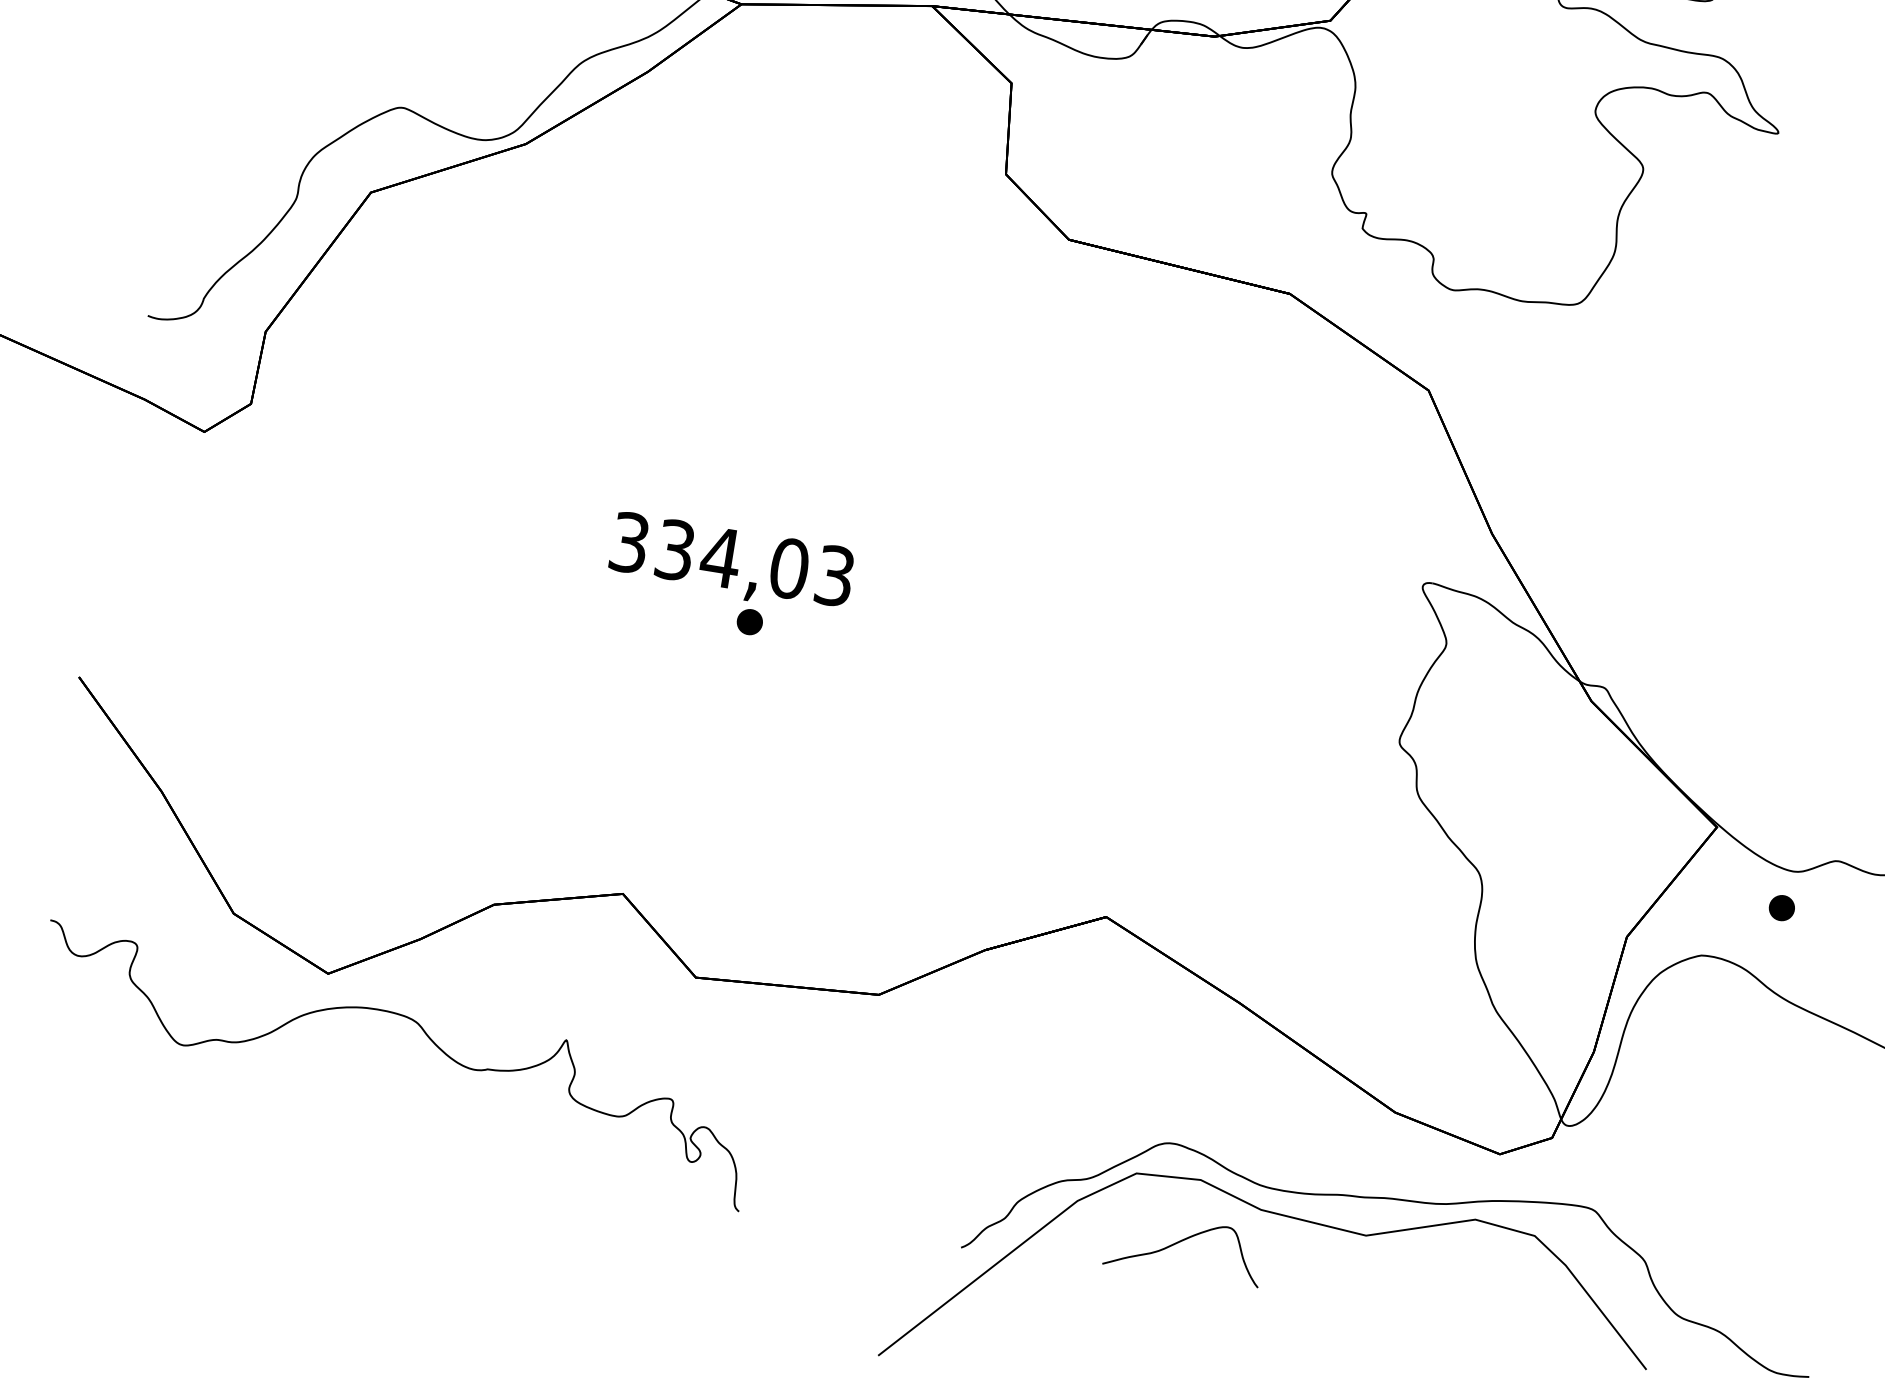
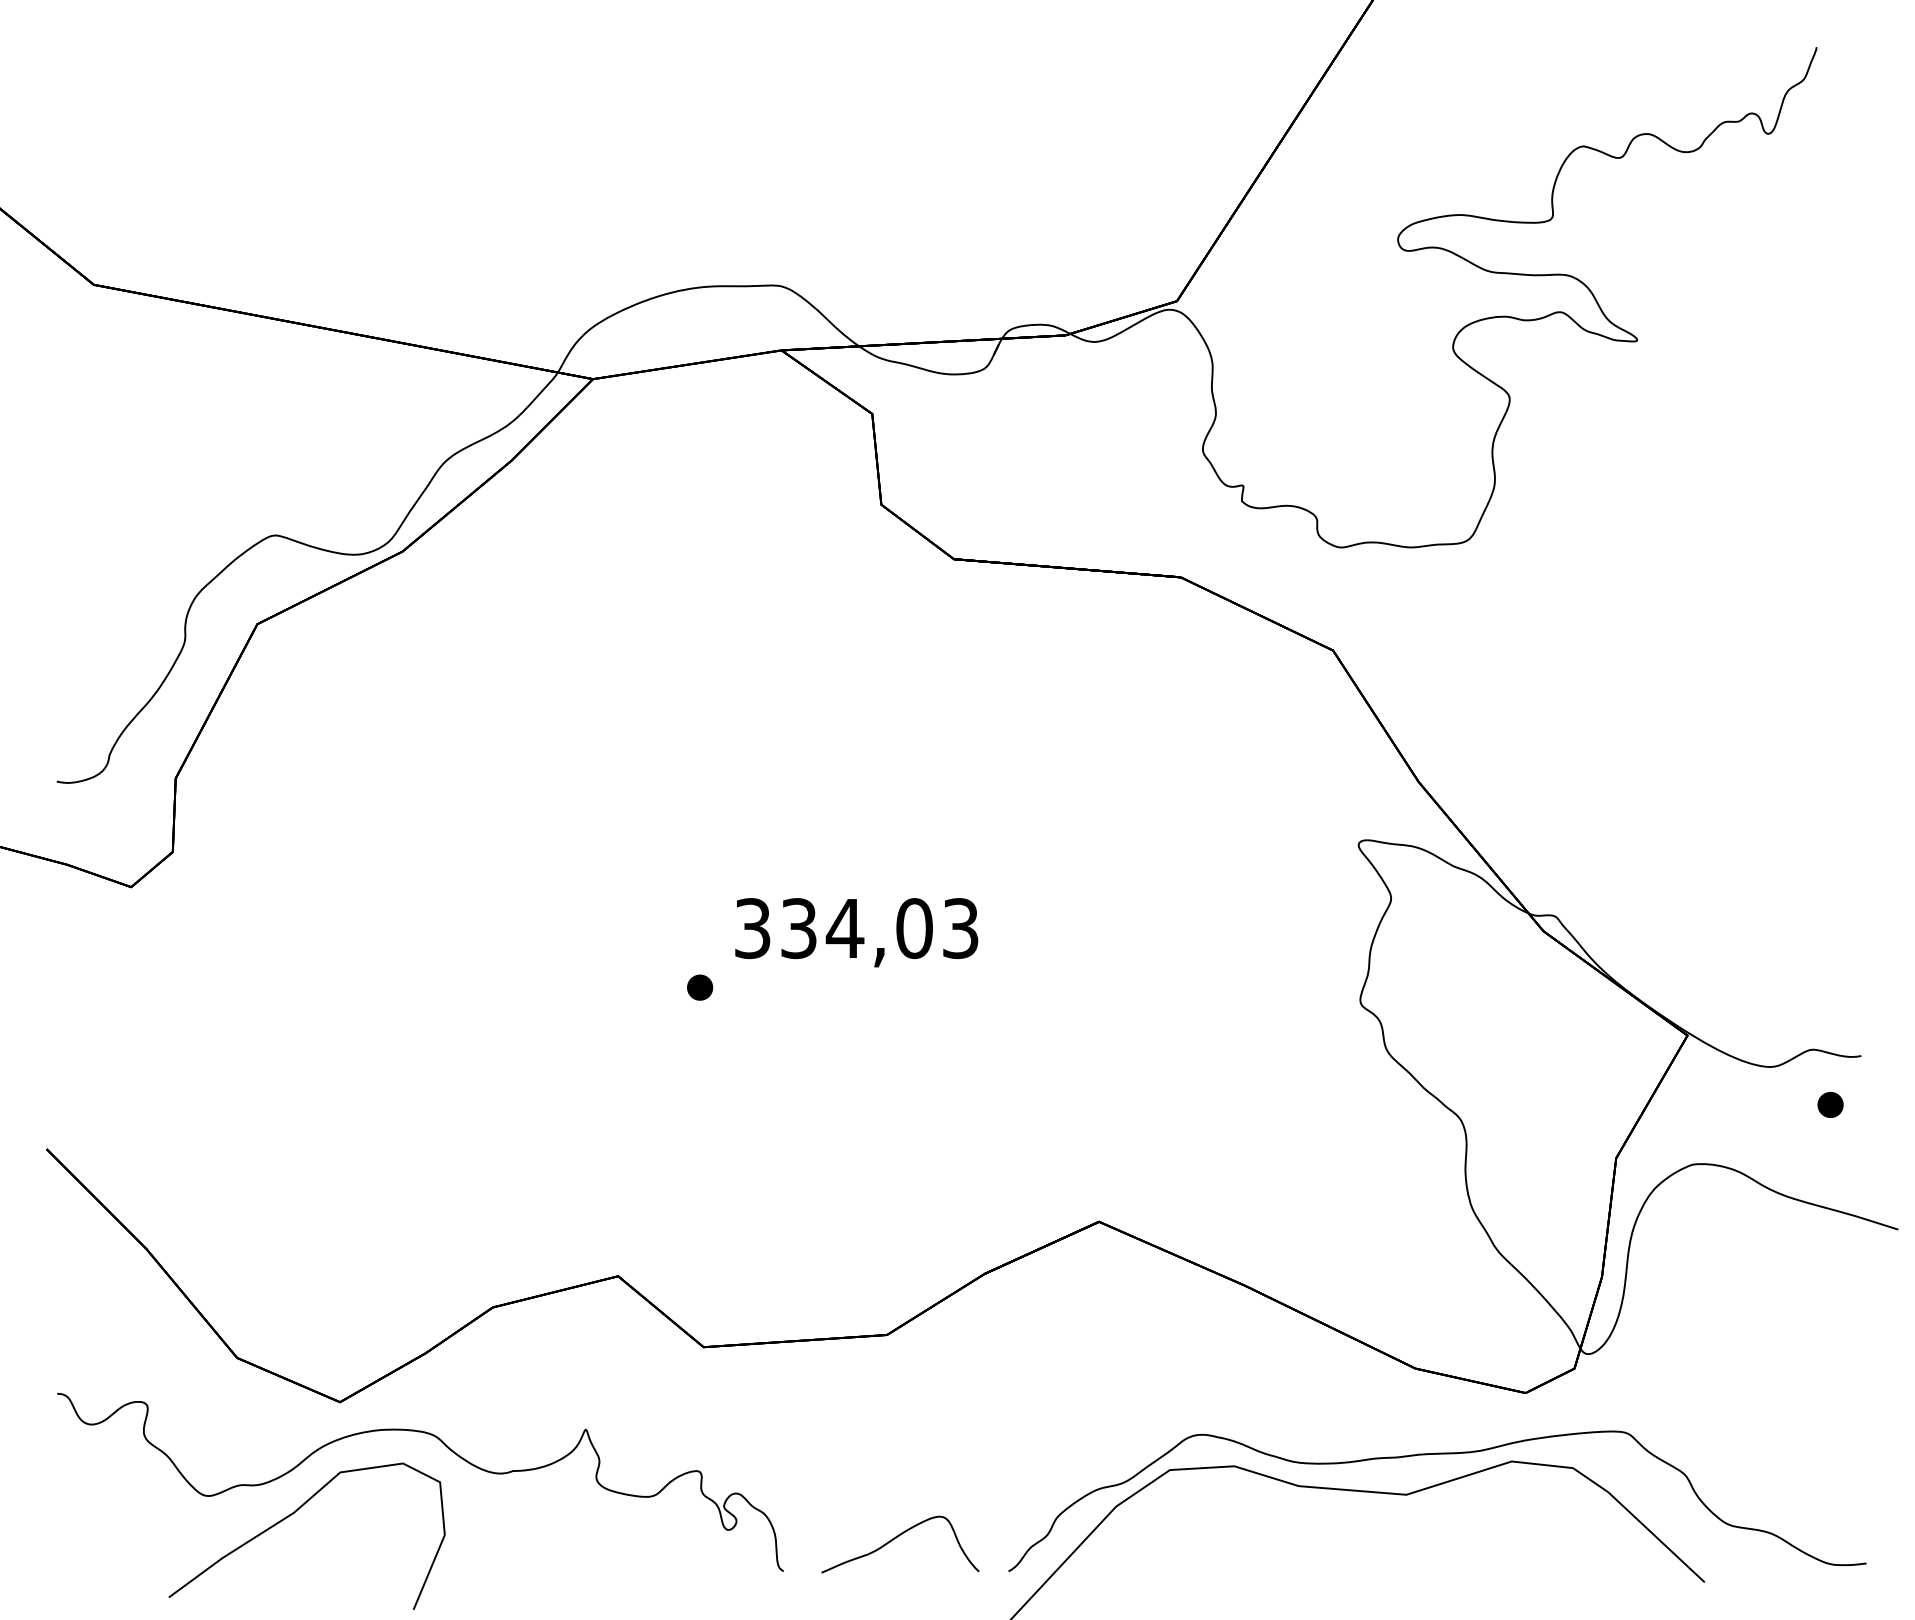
text: (731, 563) -> (856, 932), moved
part: (1781, 907) -> (1830, 1104), moved
curve: (264, 1077) -> (293, 1514), added
curve: (1181, 1241) -> (896, 1538), moved

